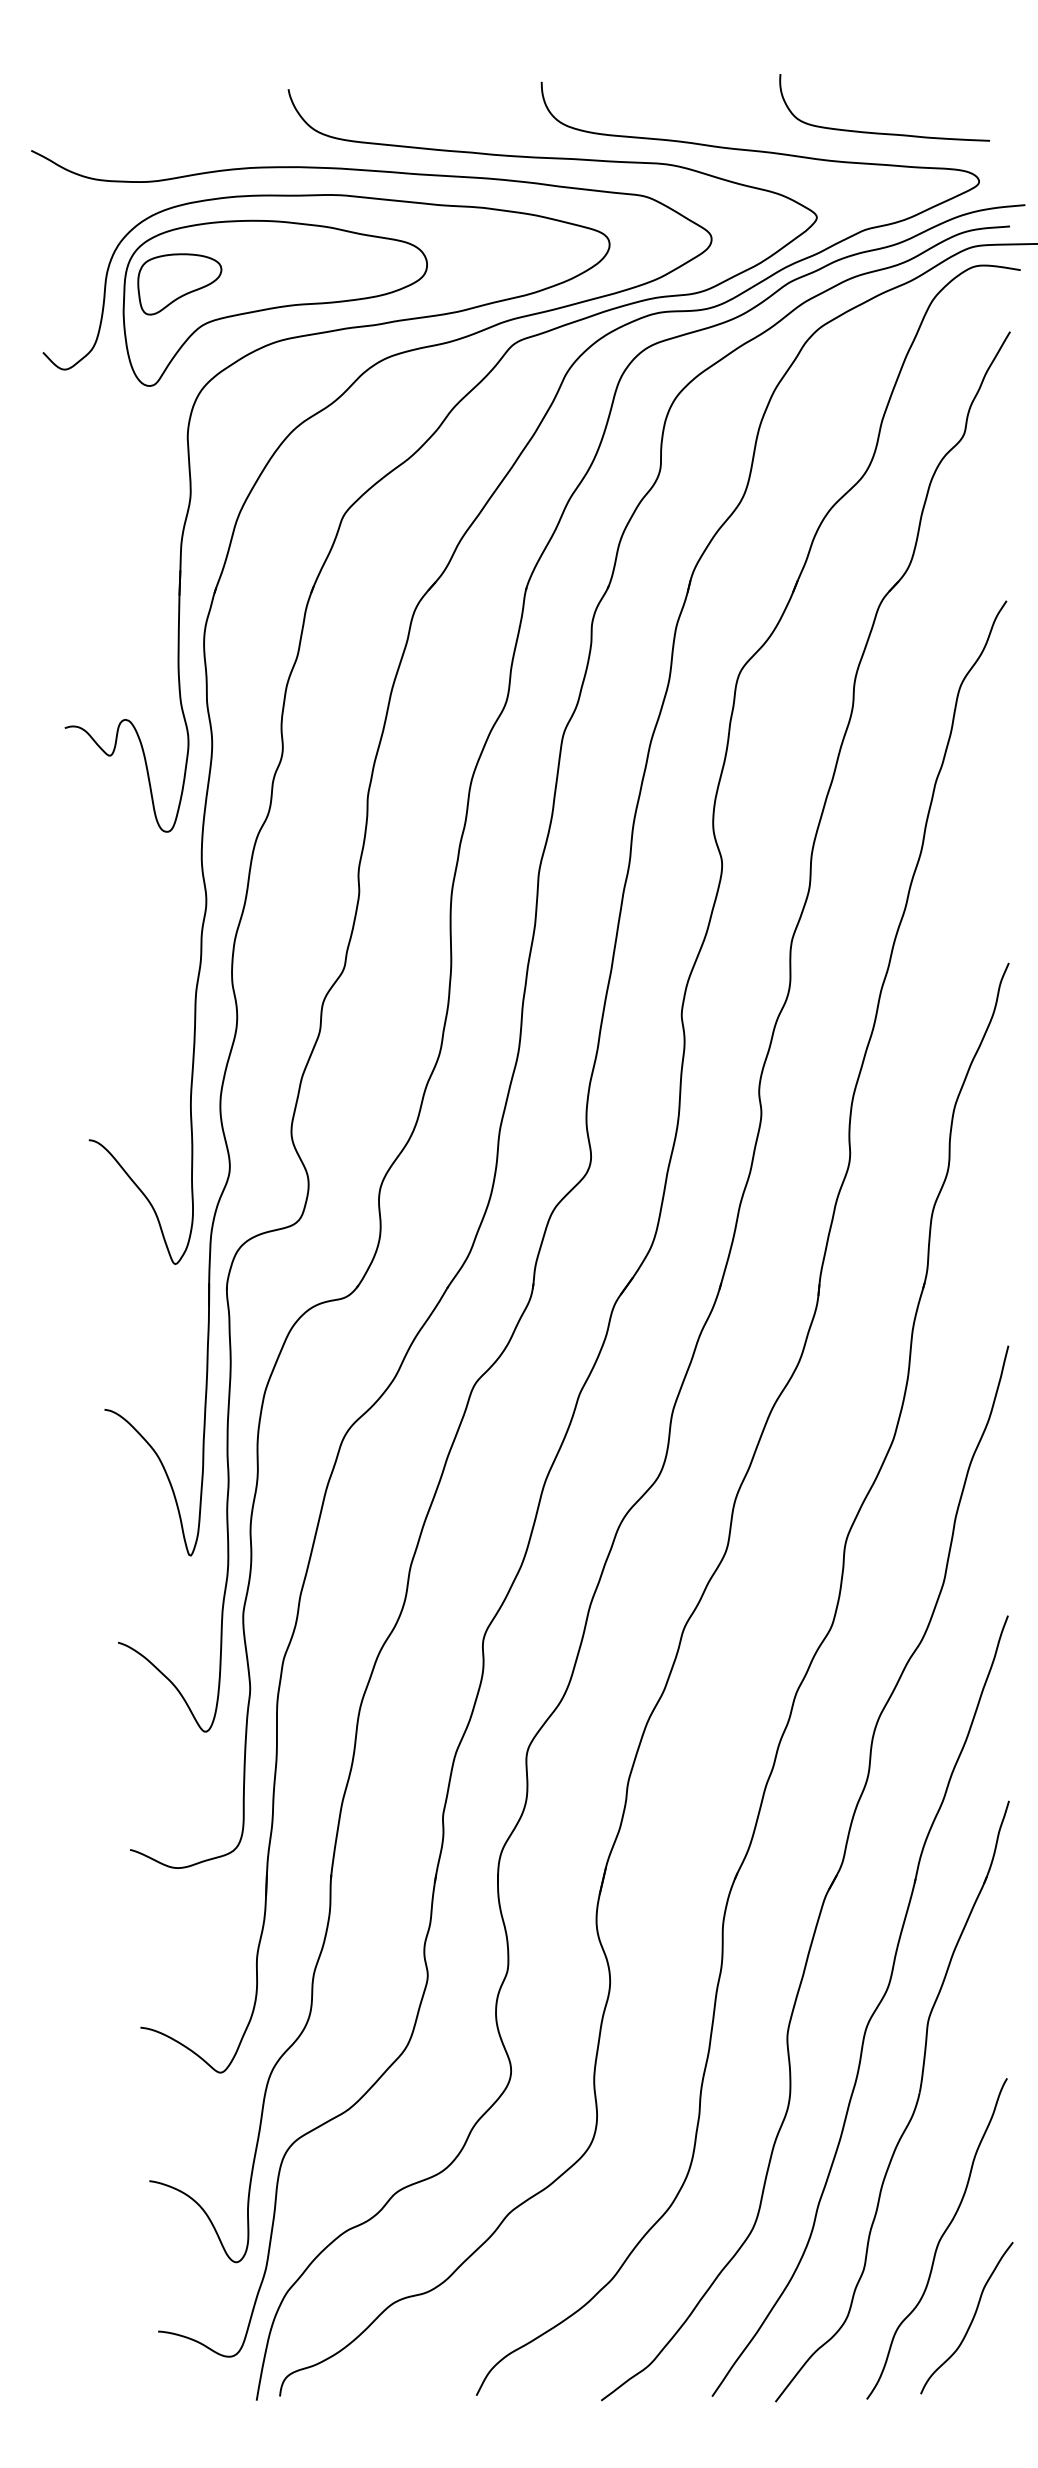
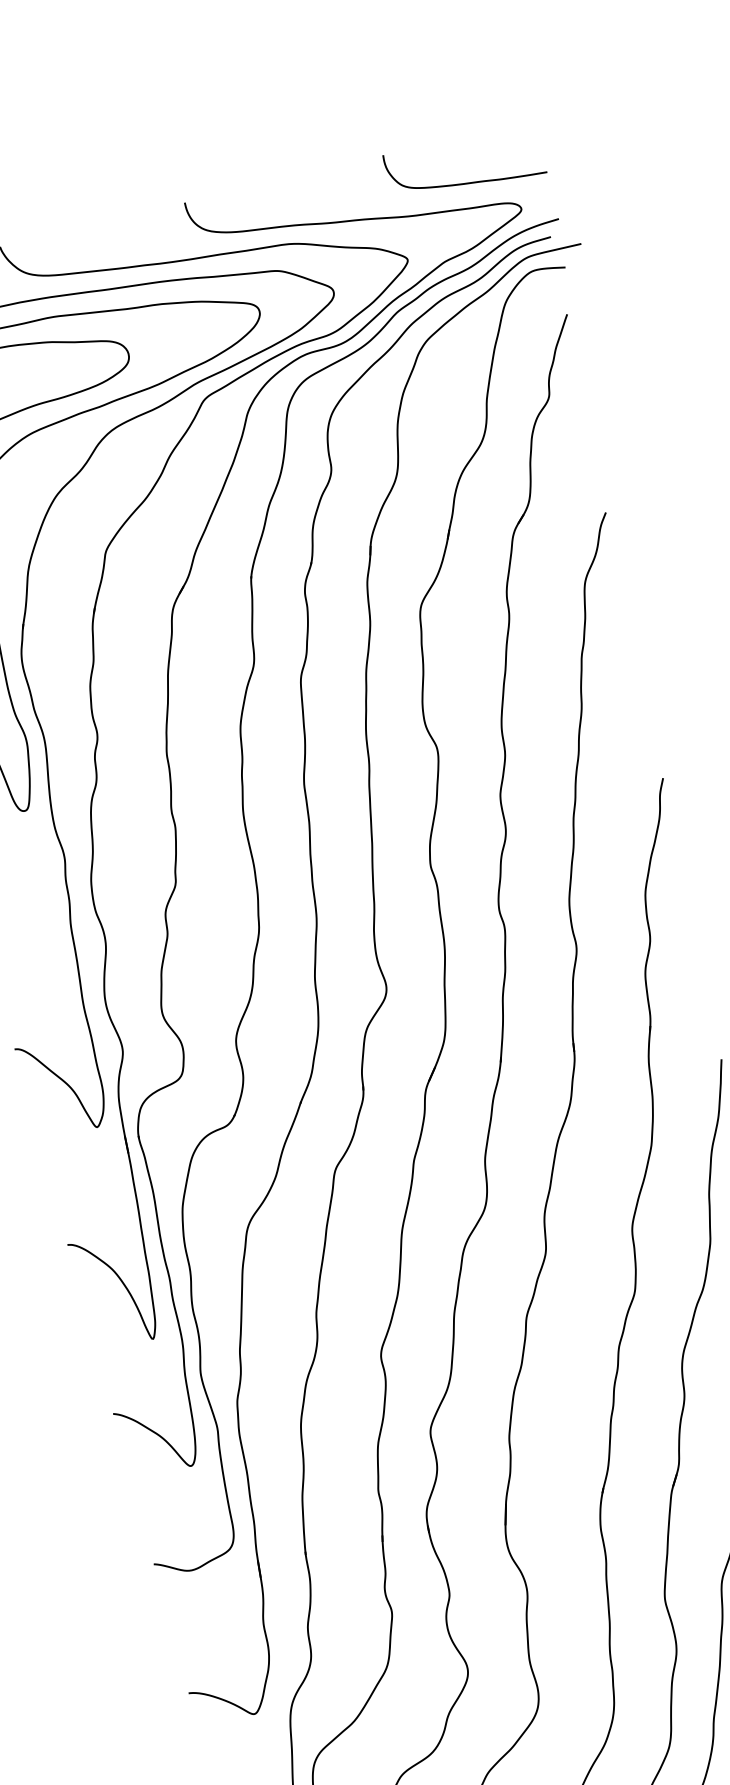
curve: (881, 132) -> (466, 182), moved

